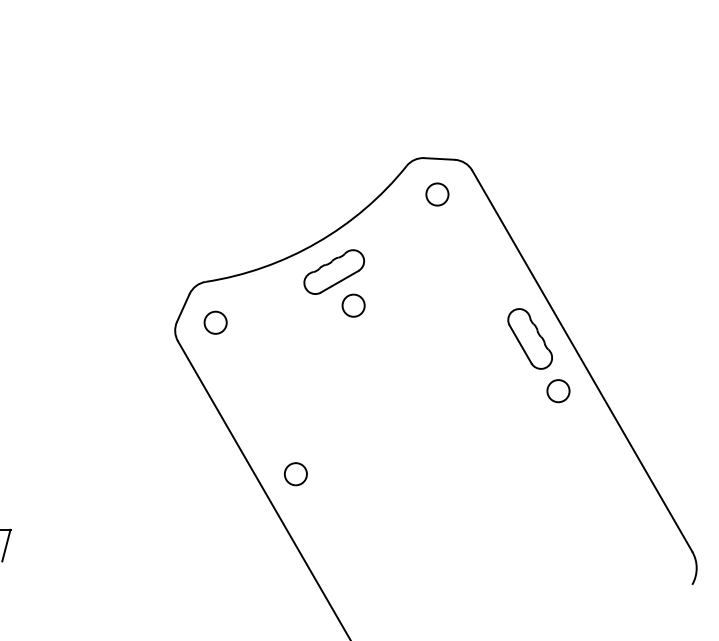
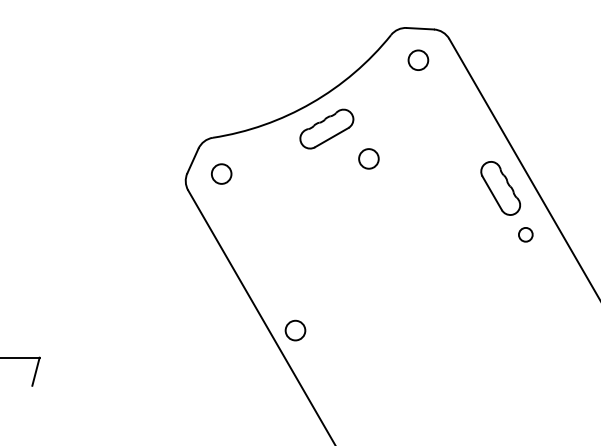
circle: (353, 305) -> (368, 158), moved
circle: (558, 391) -> (525, 235), size x0.7
circle: (295, 474) -> (295, 330), moved

